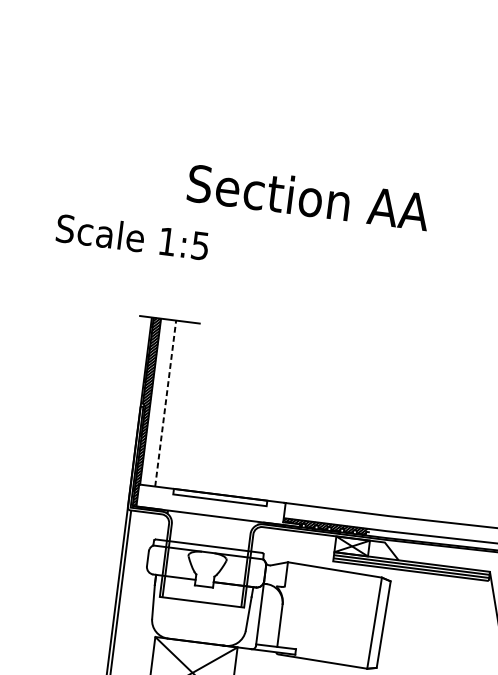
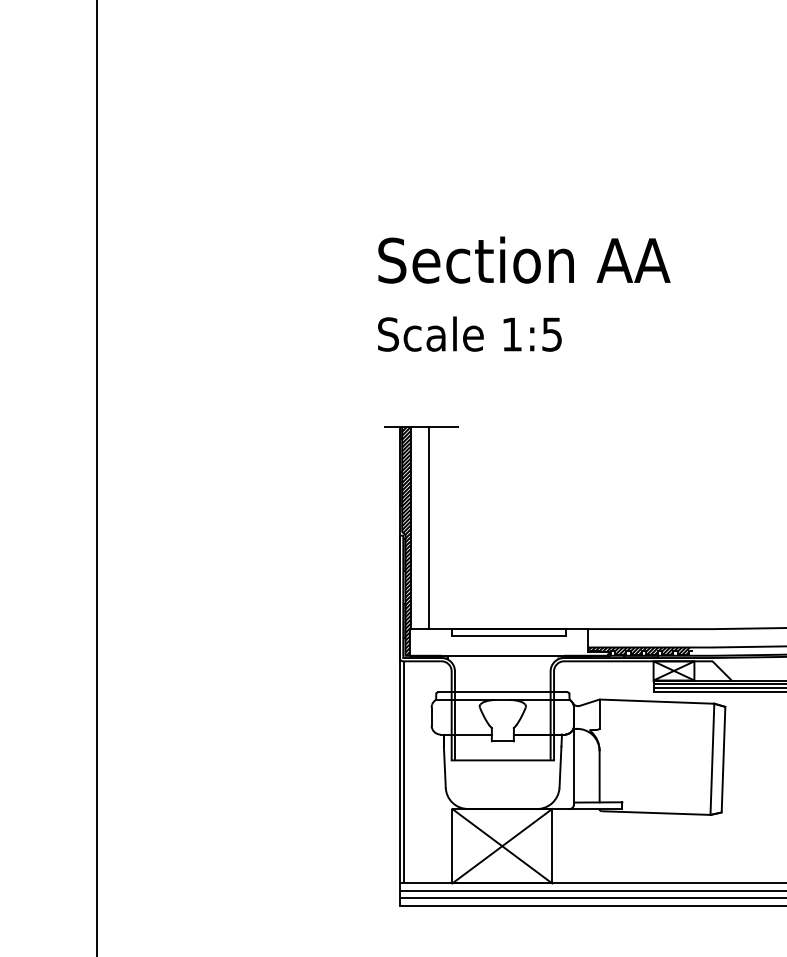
text: (308, 196) -> (524, 259), moved
text: (132, 236) -> (469, 333), moved
line: (165, 403) -> (429, 528), dashed -> solid

